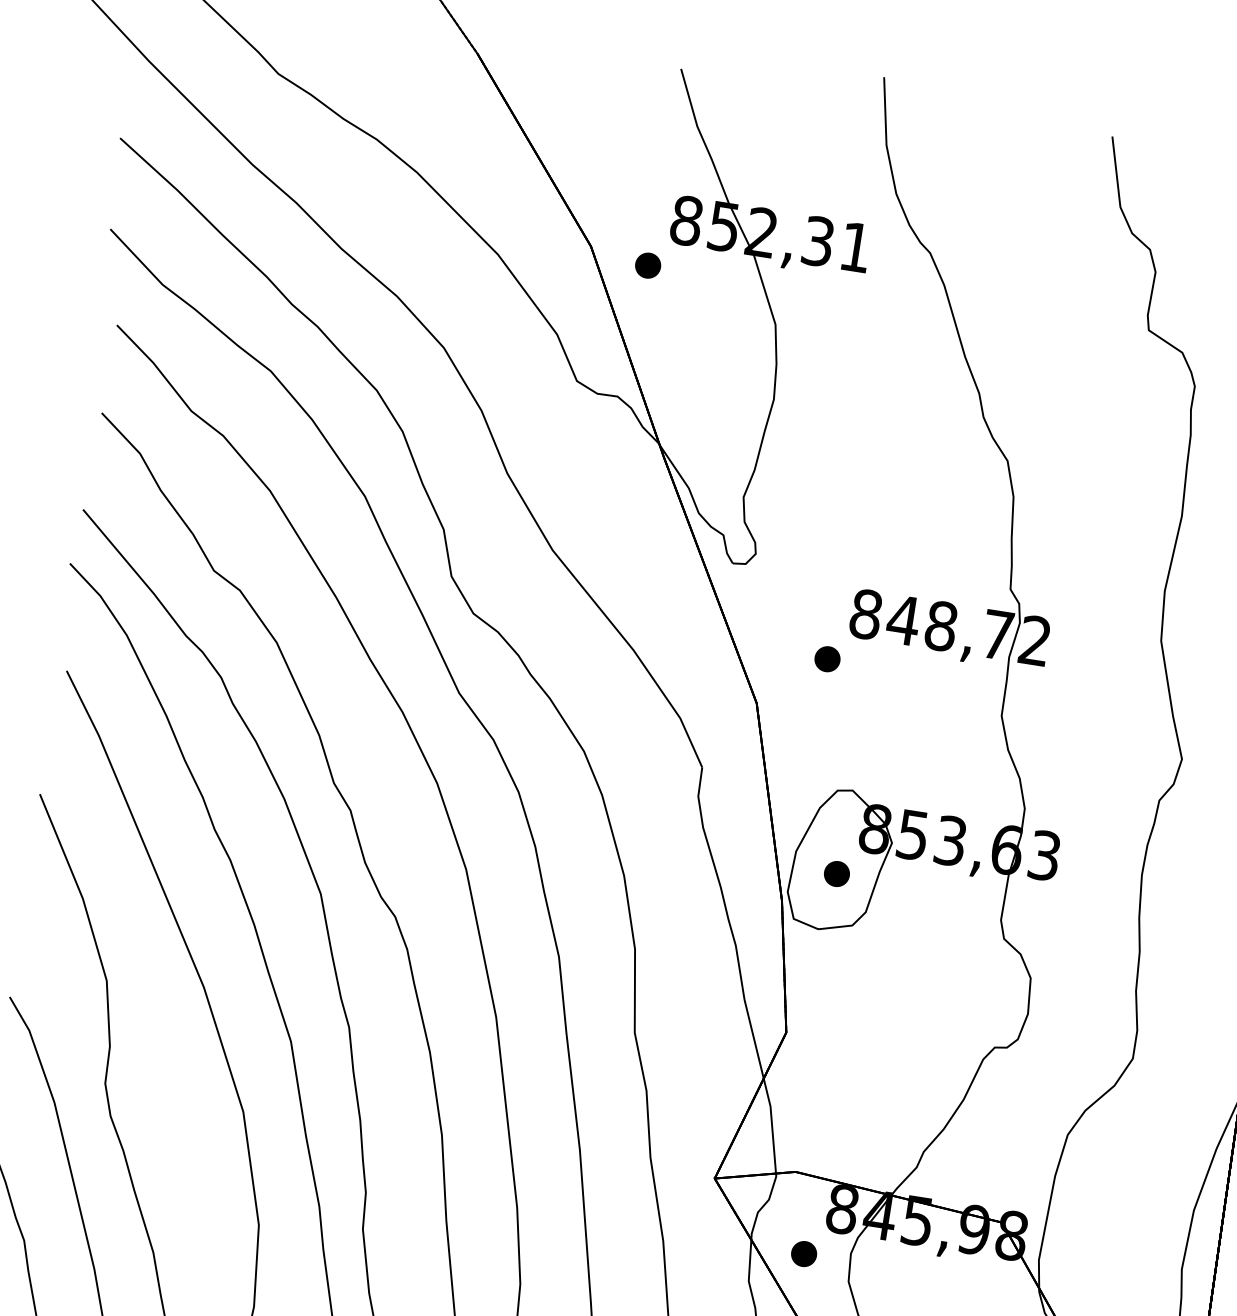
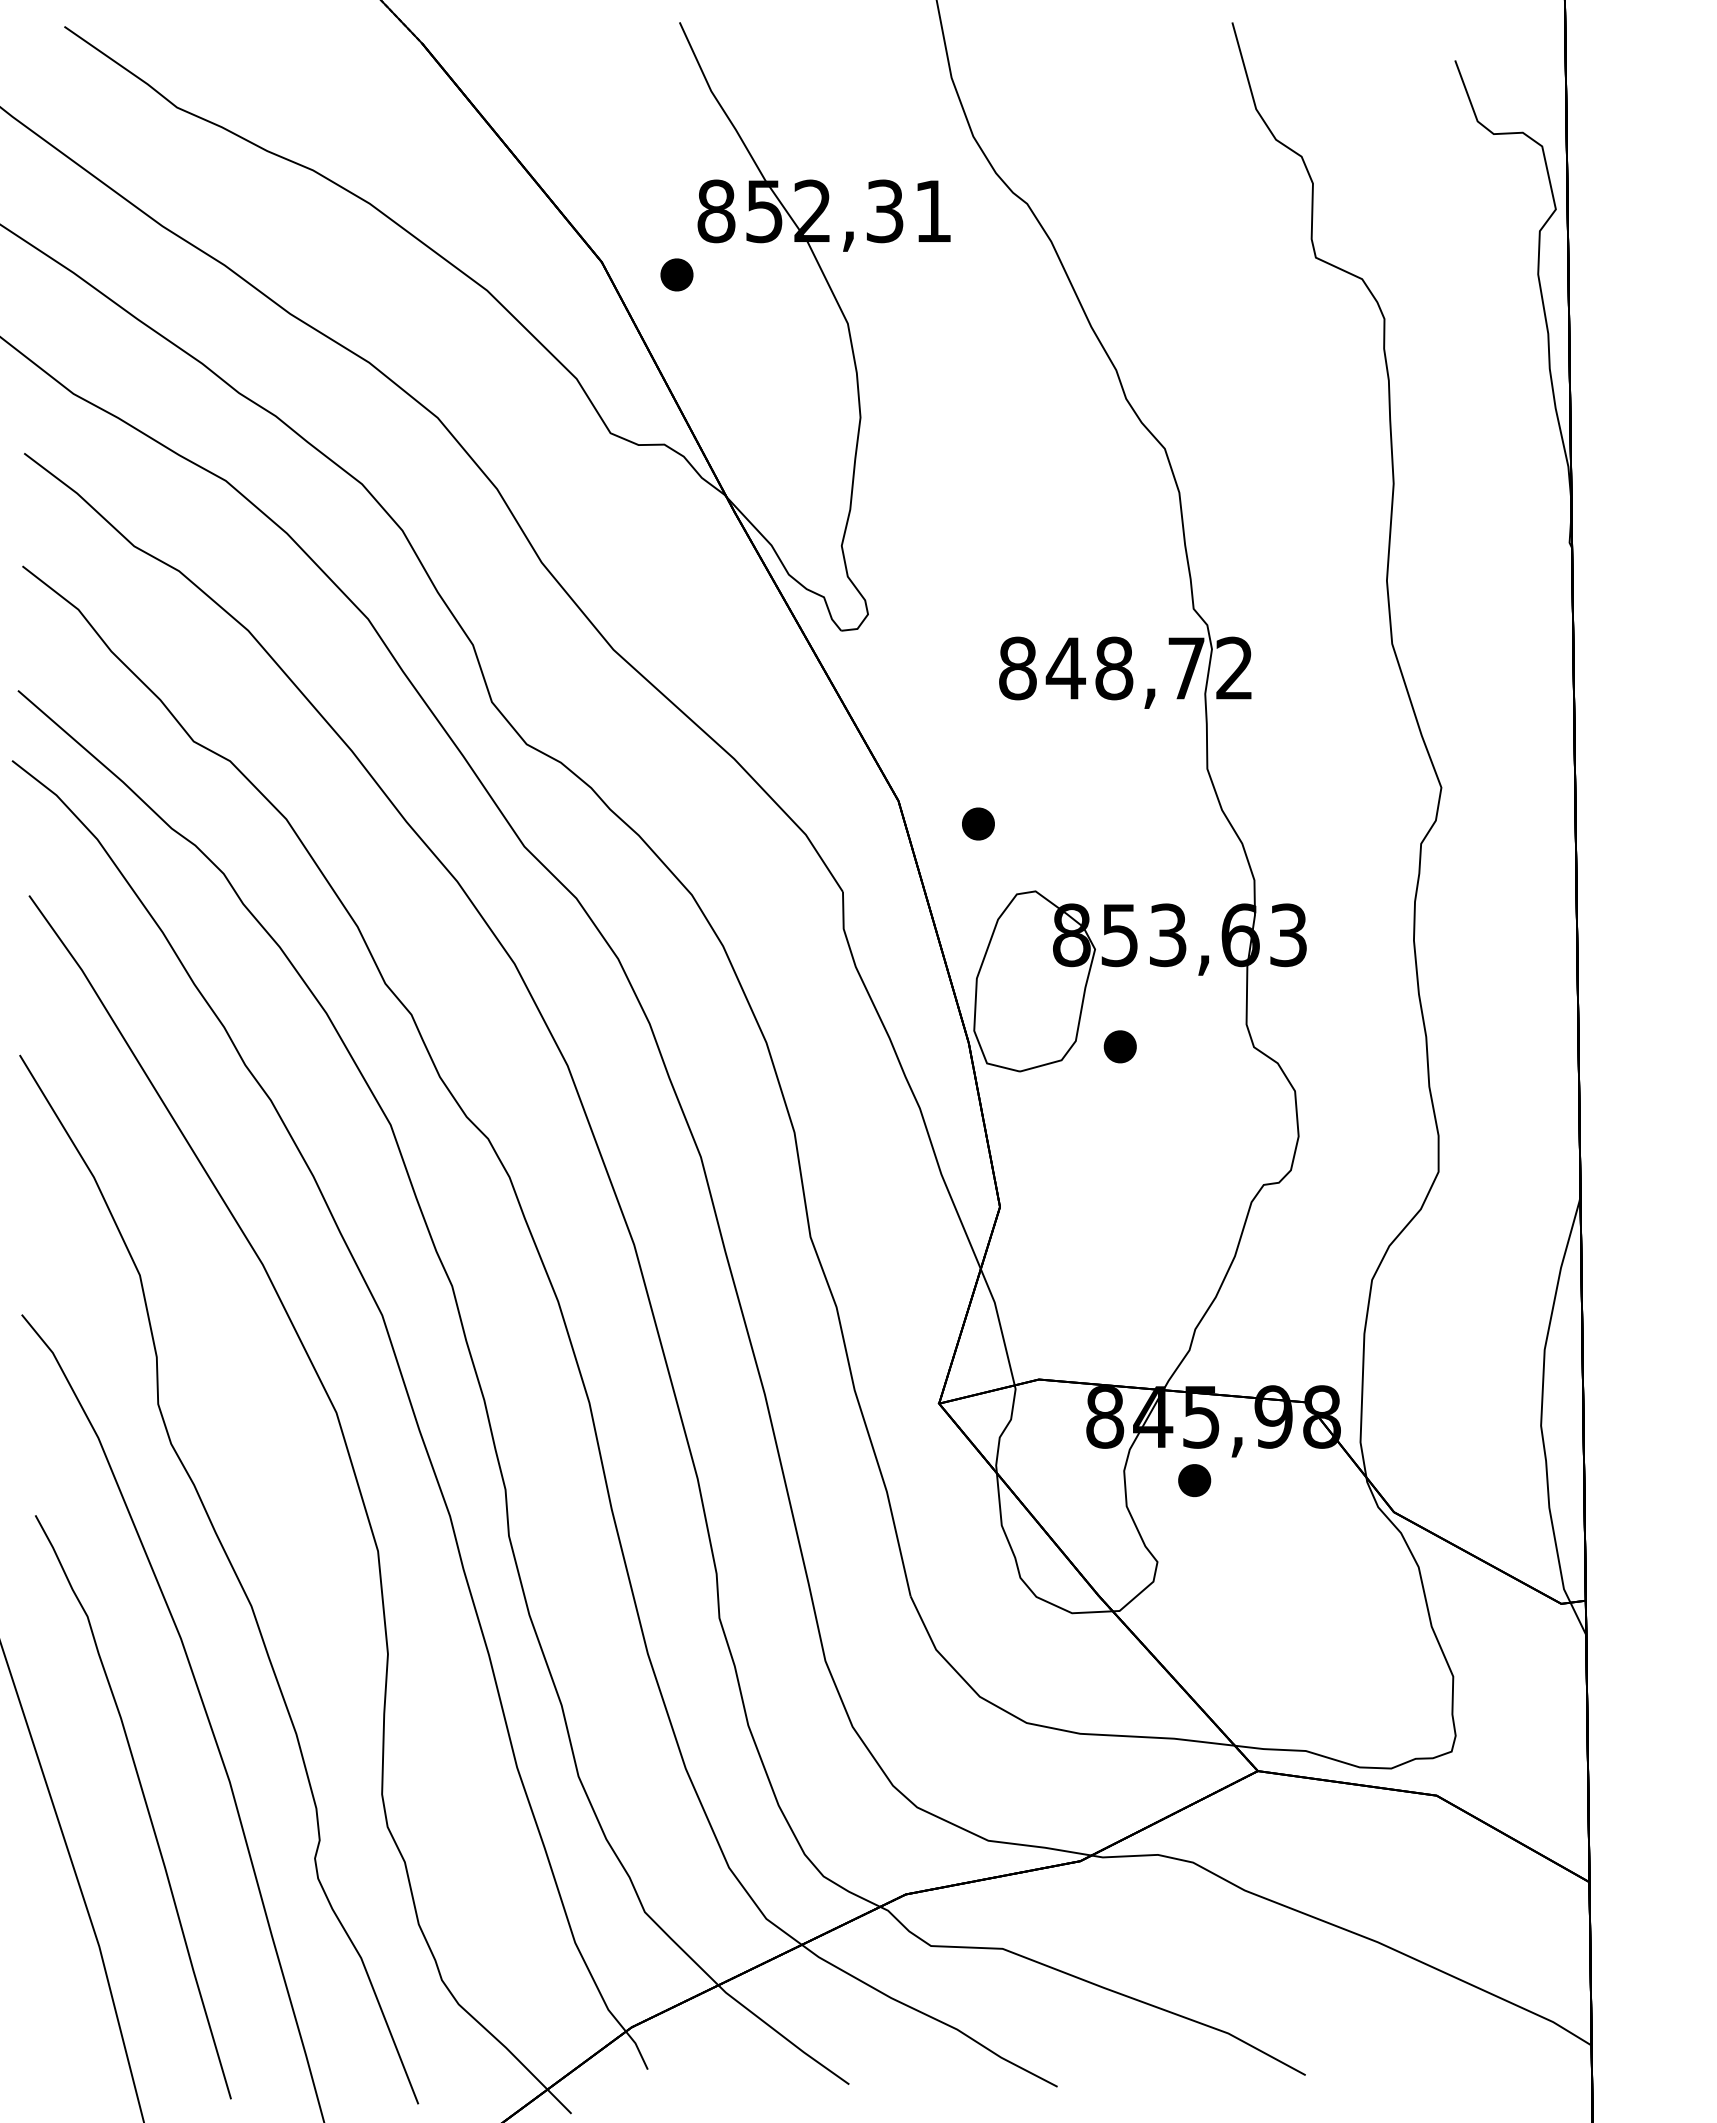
part: (827, 658) -> (978, 823), moved
part: (836, 873) -> (1119, 1046), moved
part: (803, 1253) -> (1194, 1480), moved

